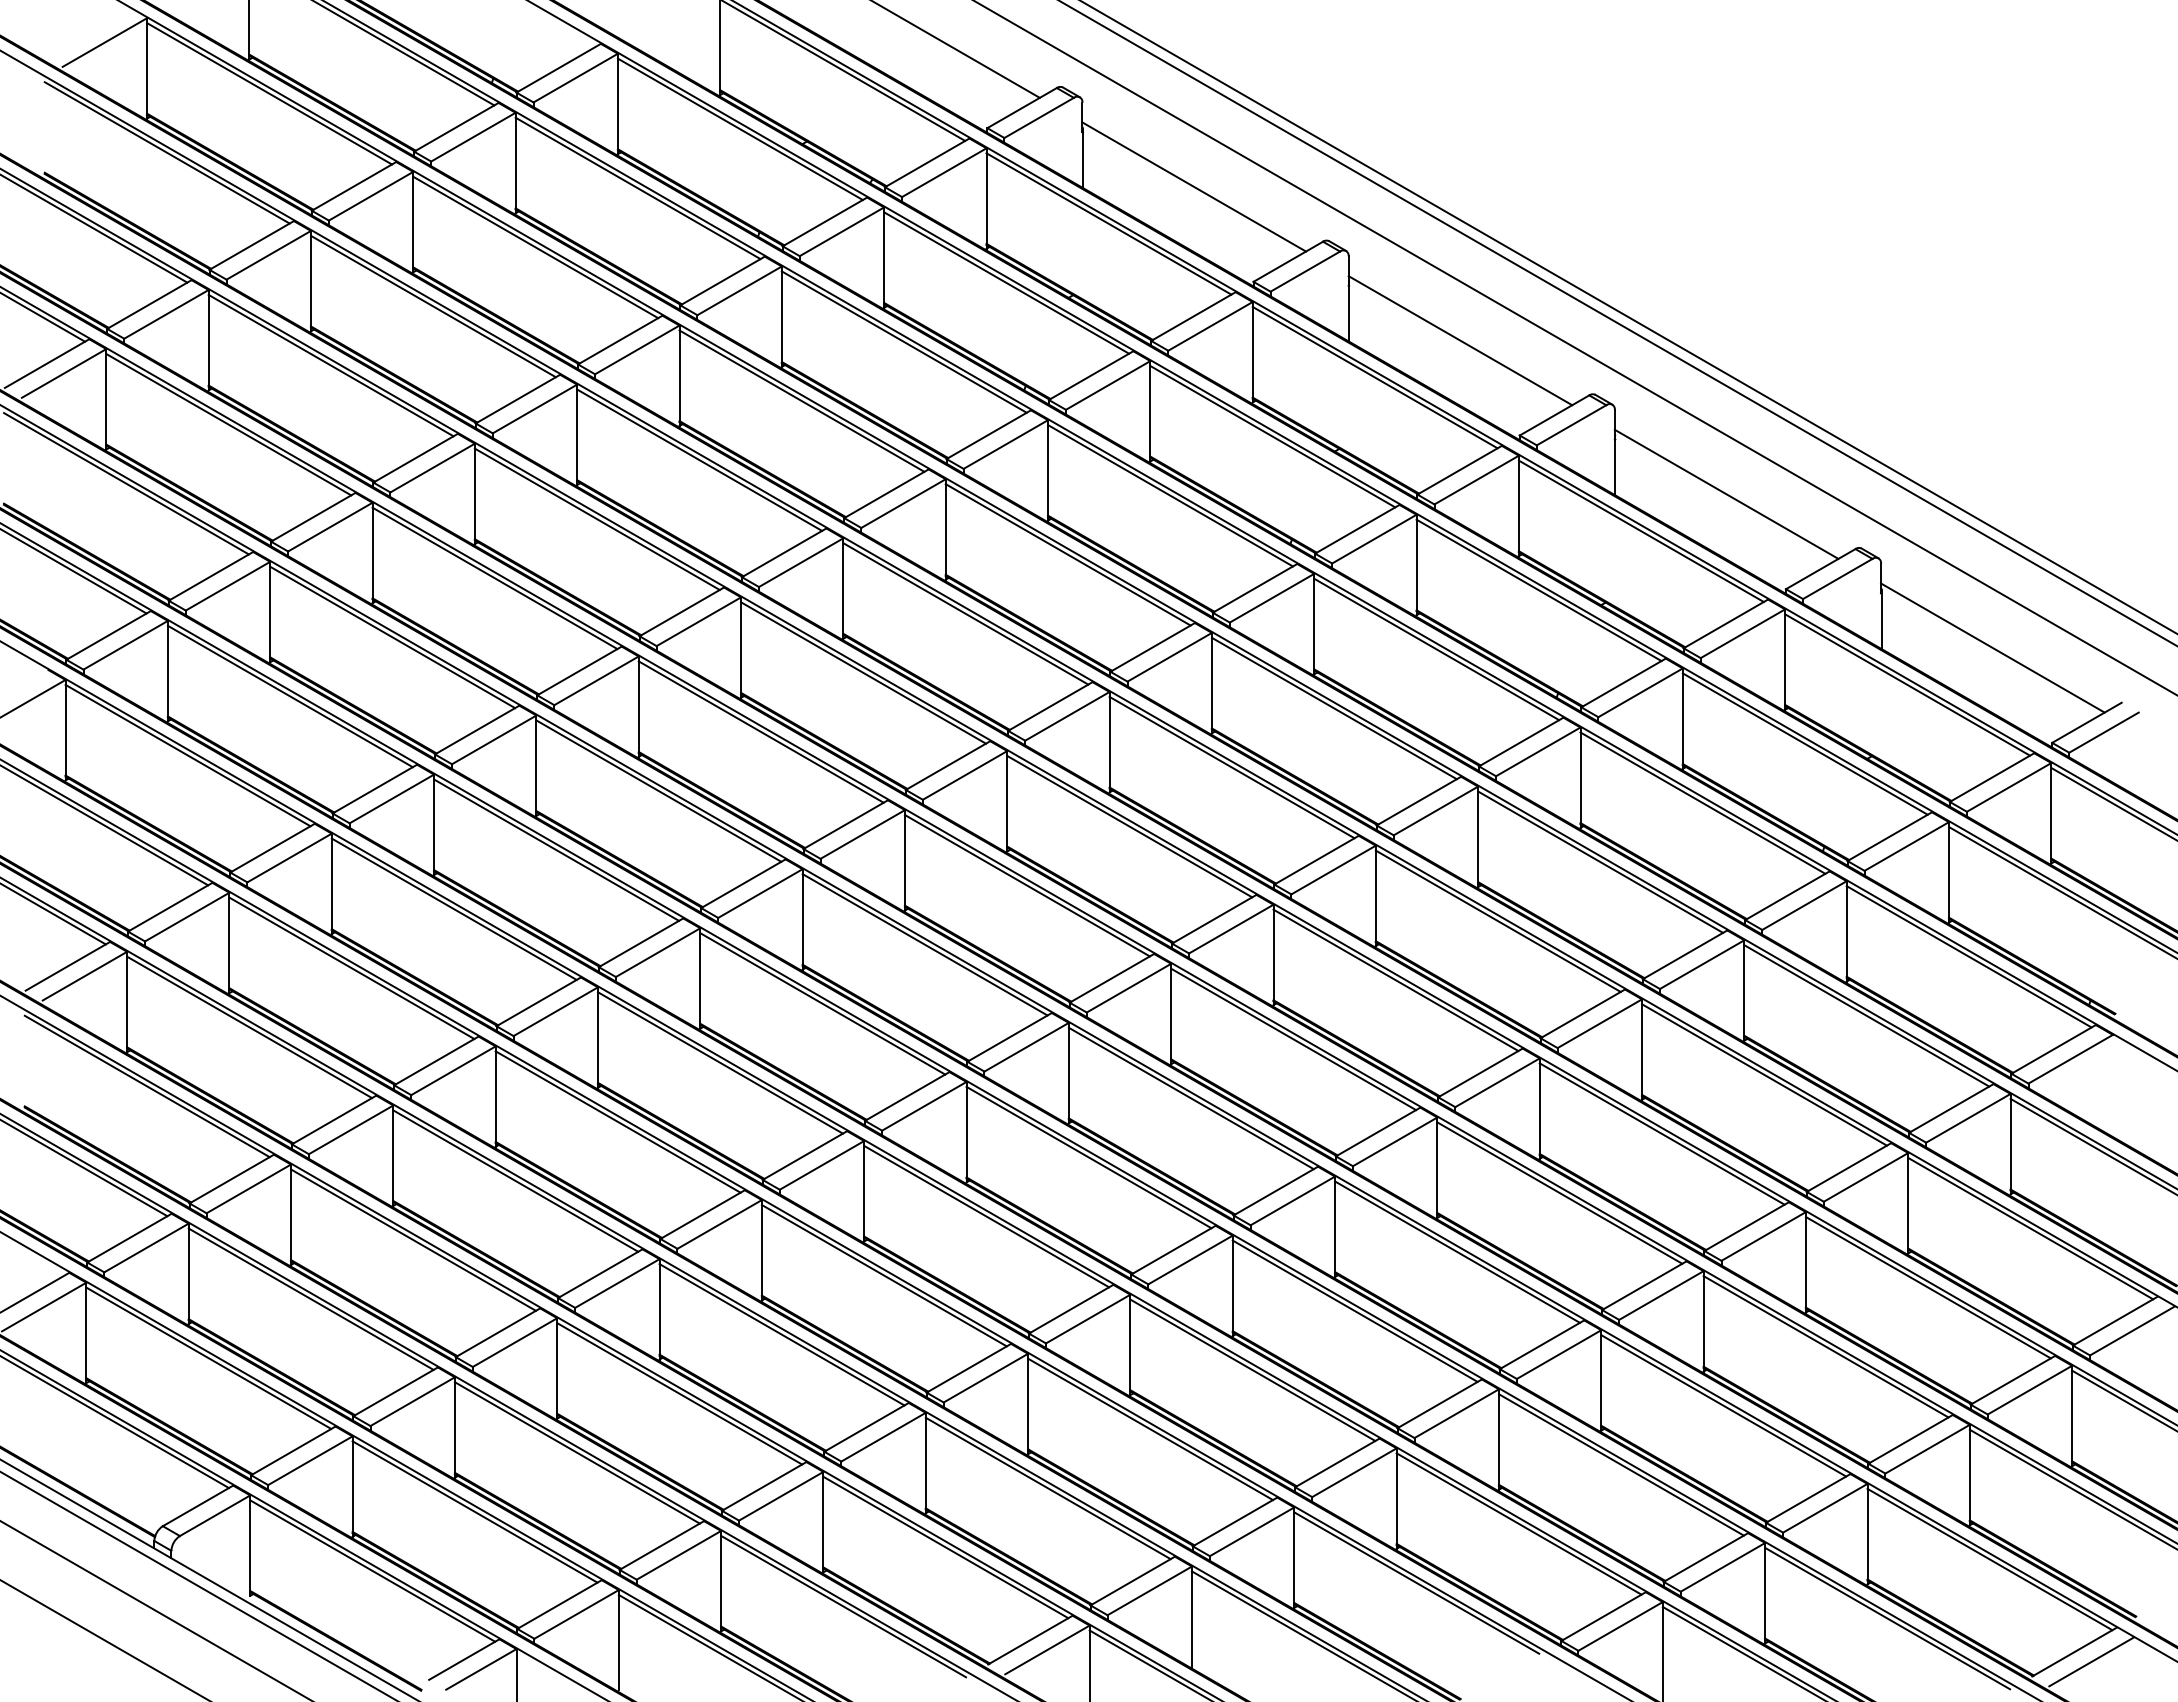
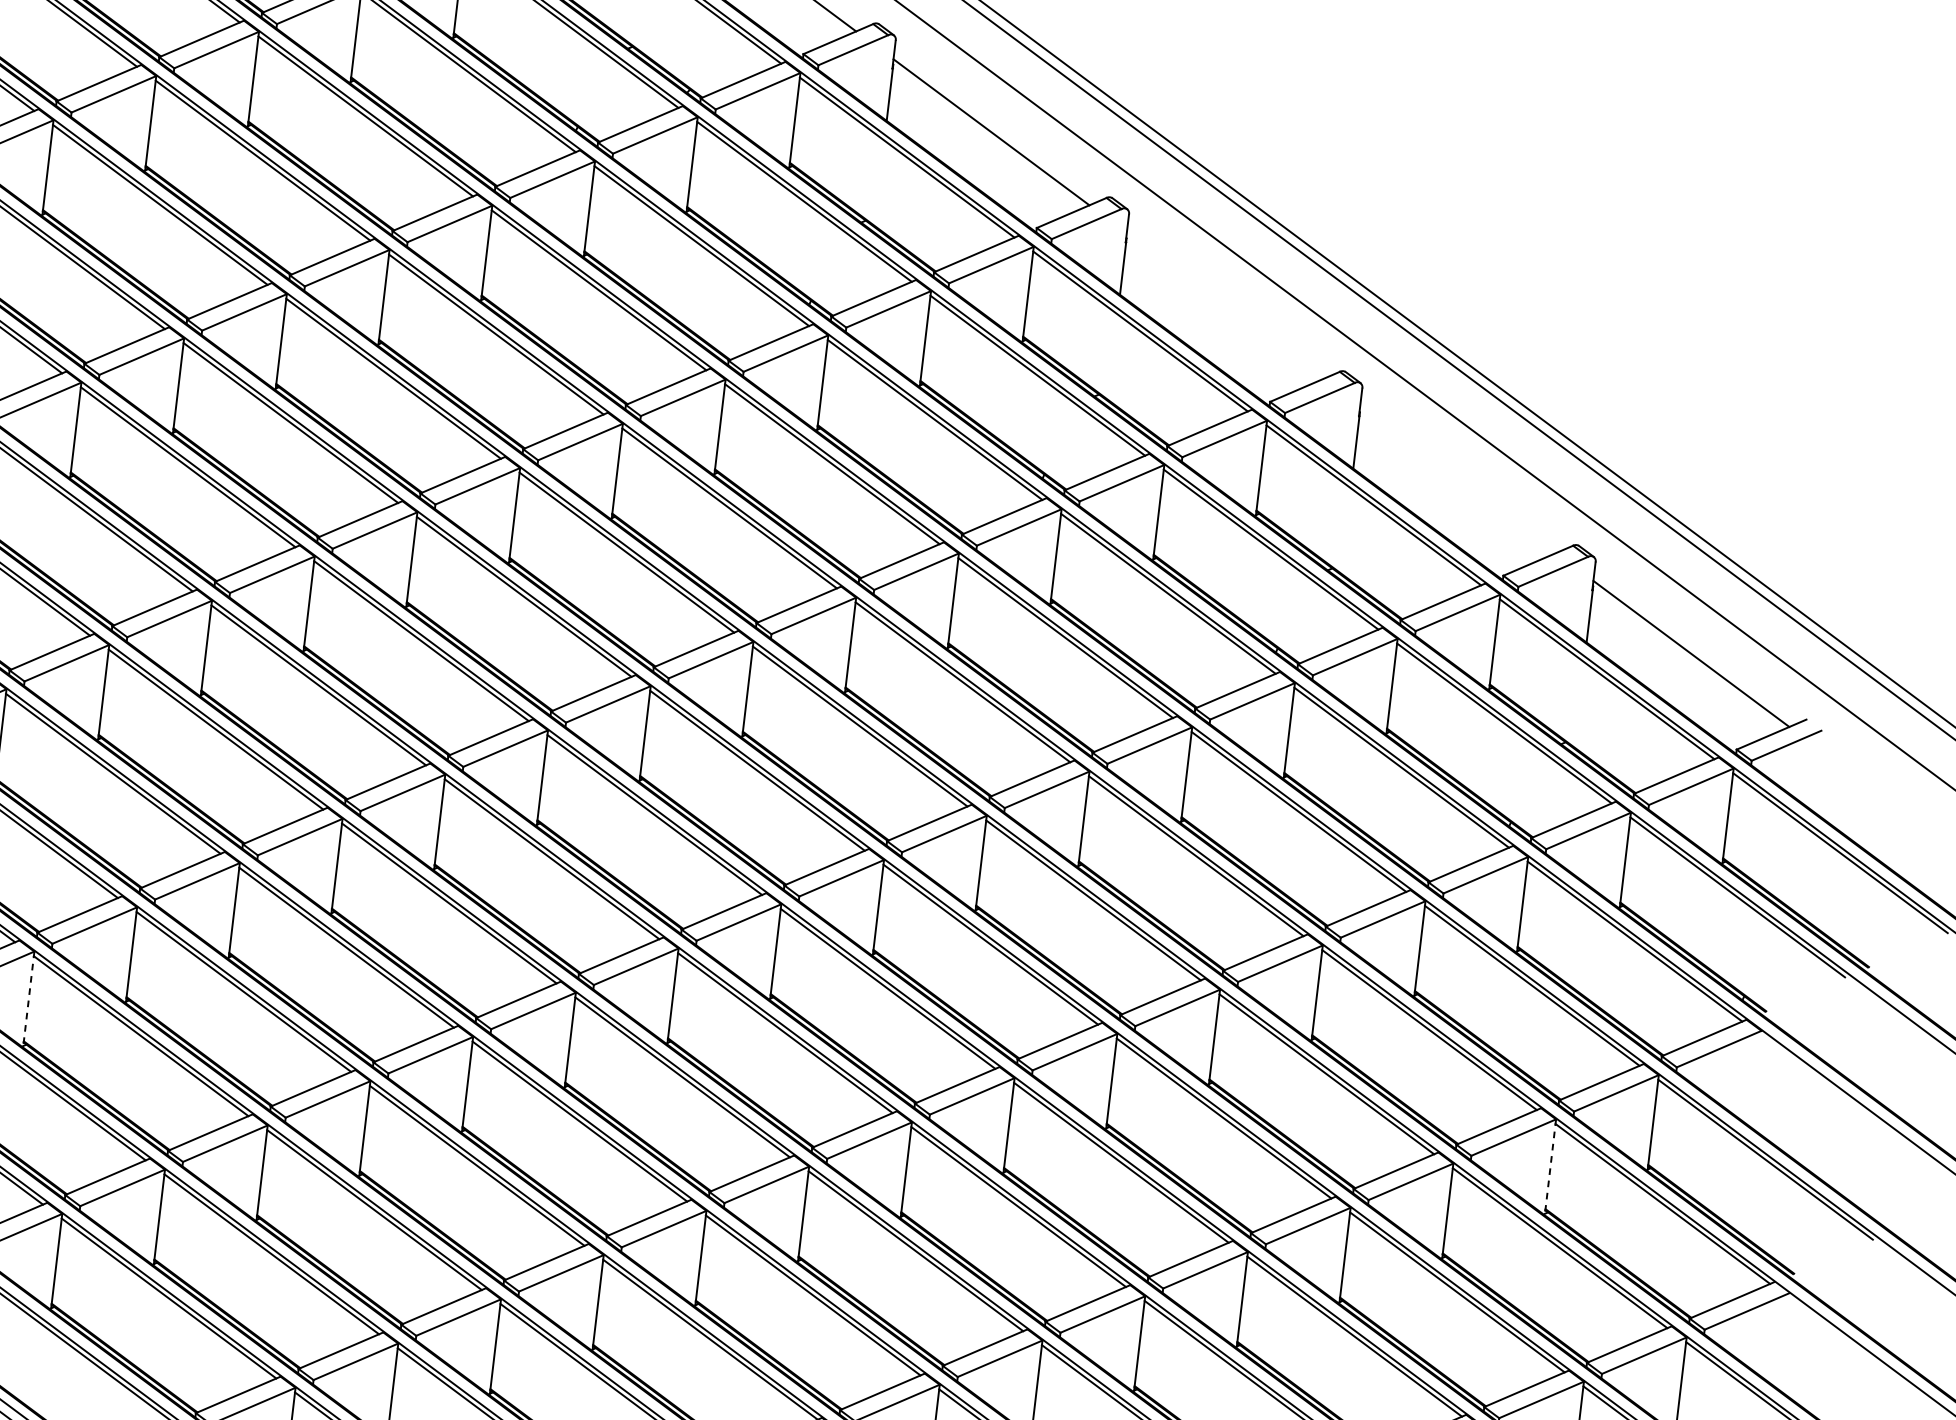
line: (1460, 340) -> (1224, 306), removed
line: (1726, 493) -> (1458, 479), removed
line: (1908, 1203) -> (1550, 1166), solid -> dashed
line: (291, 1215) -> (29, 999), solid -> dashed

